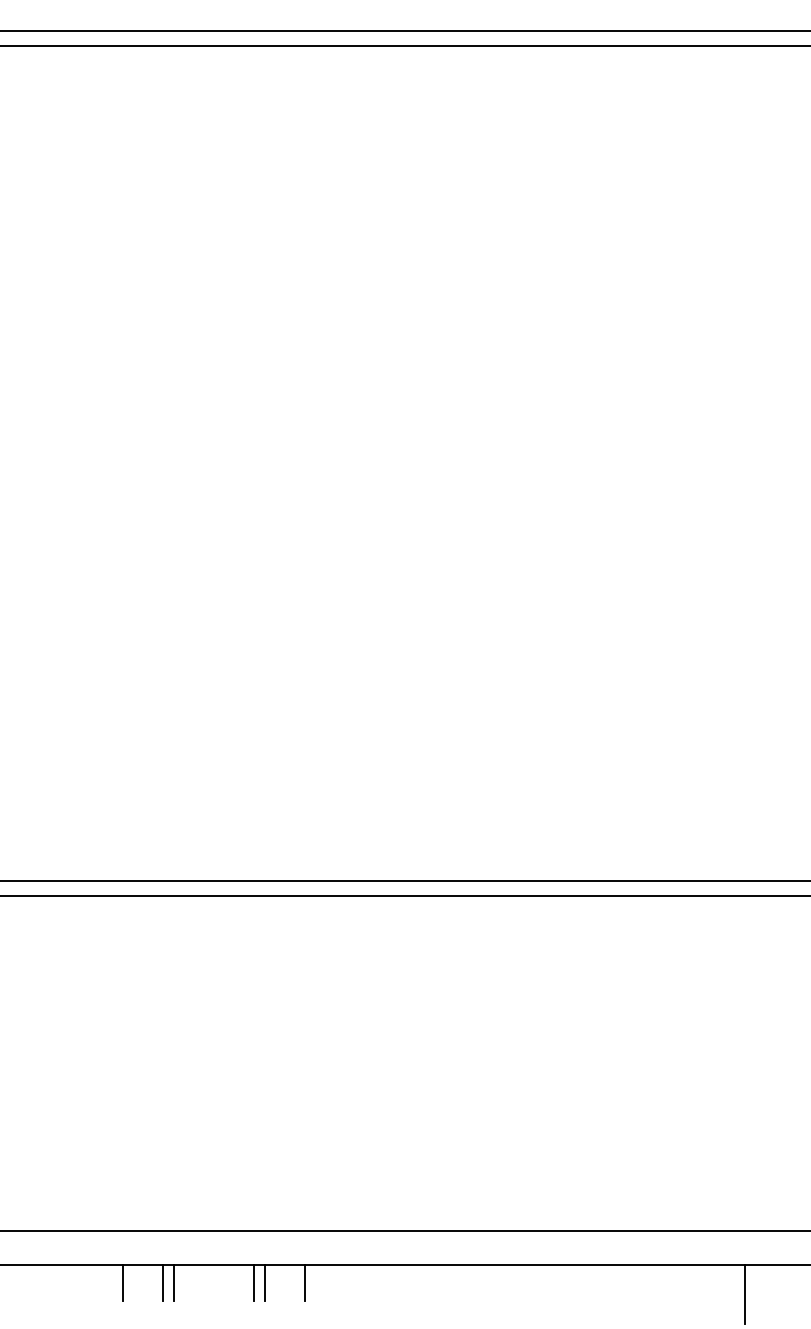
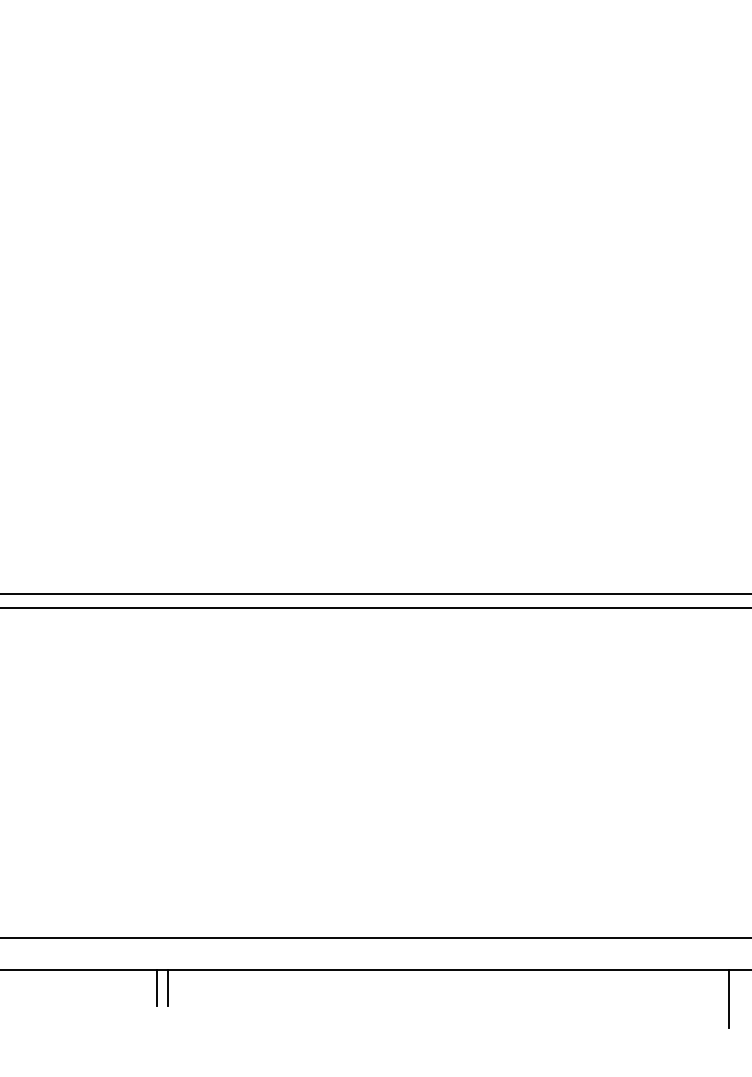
line: (122, 1282) -> (117, 987), removed
line: (253, 1282) -> (246, 987), removed
line: (264, 1282) -> (257, 987), removed
line: (304, 1282) -> (296, 987), removed

